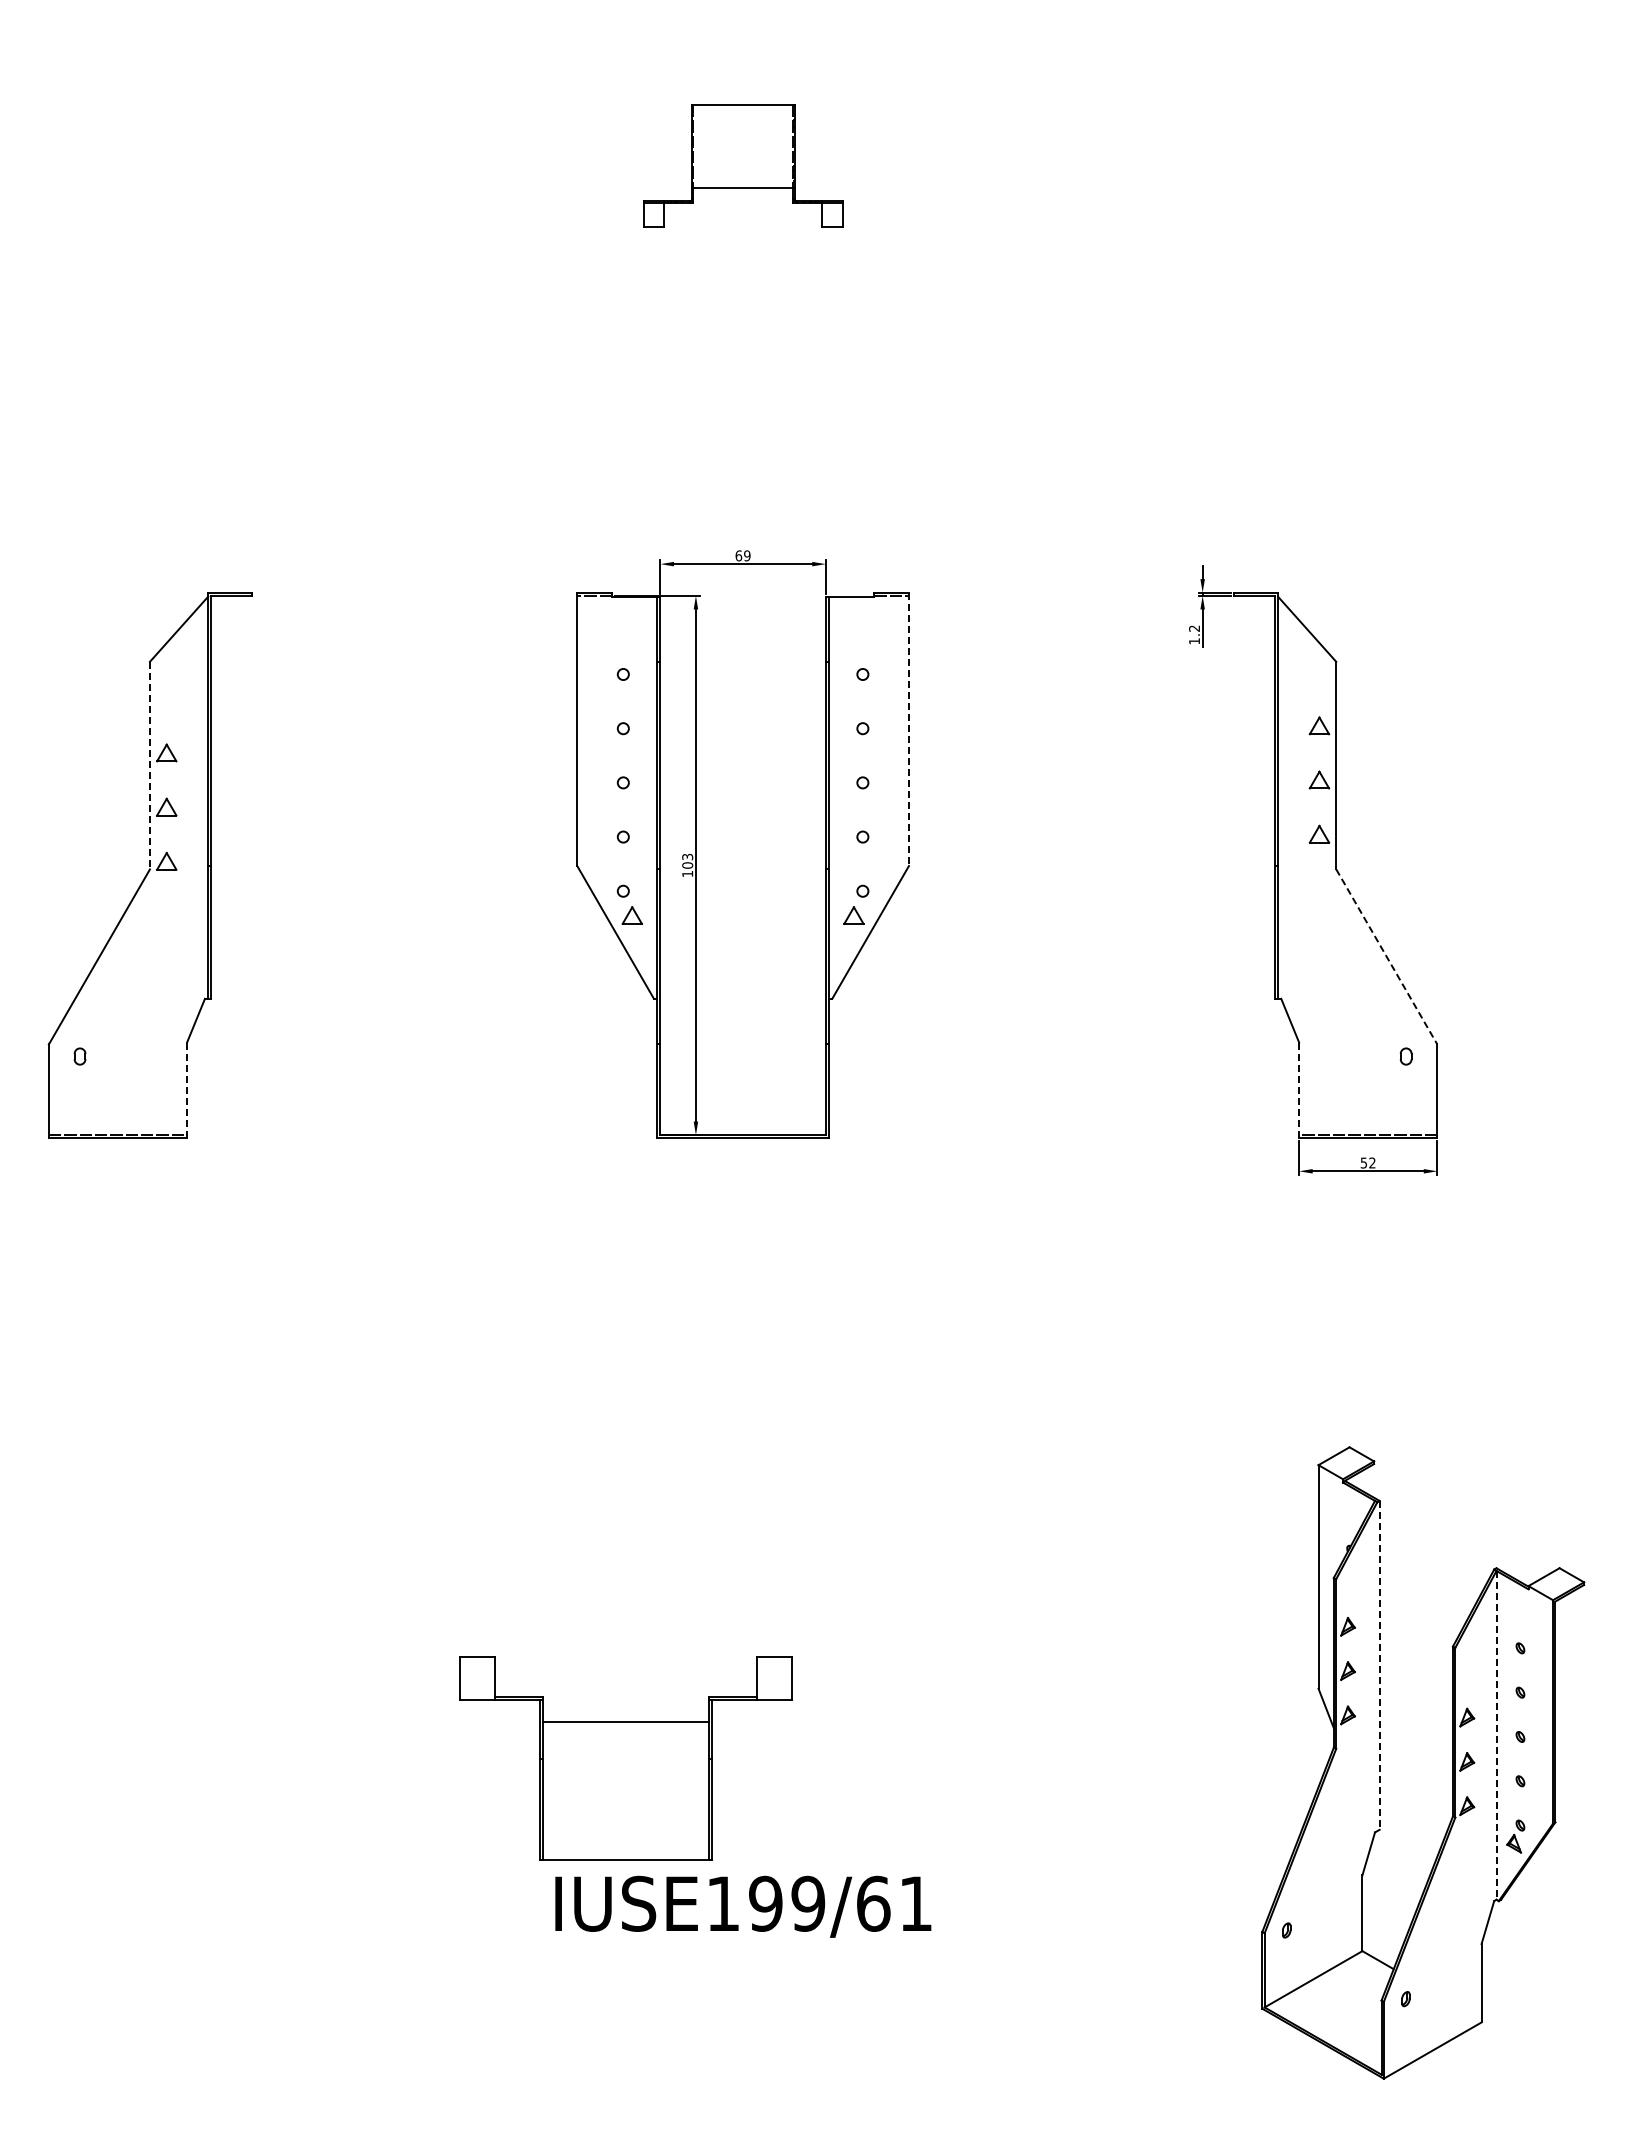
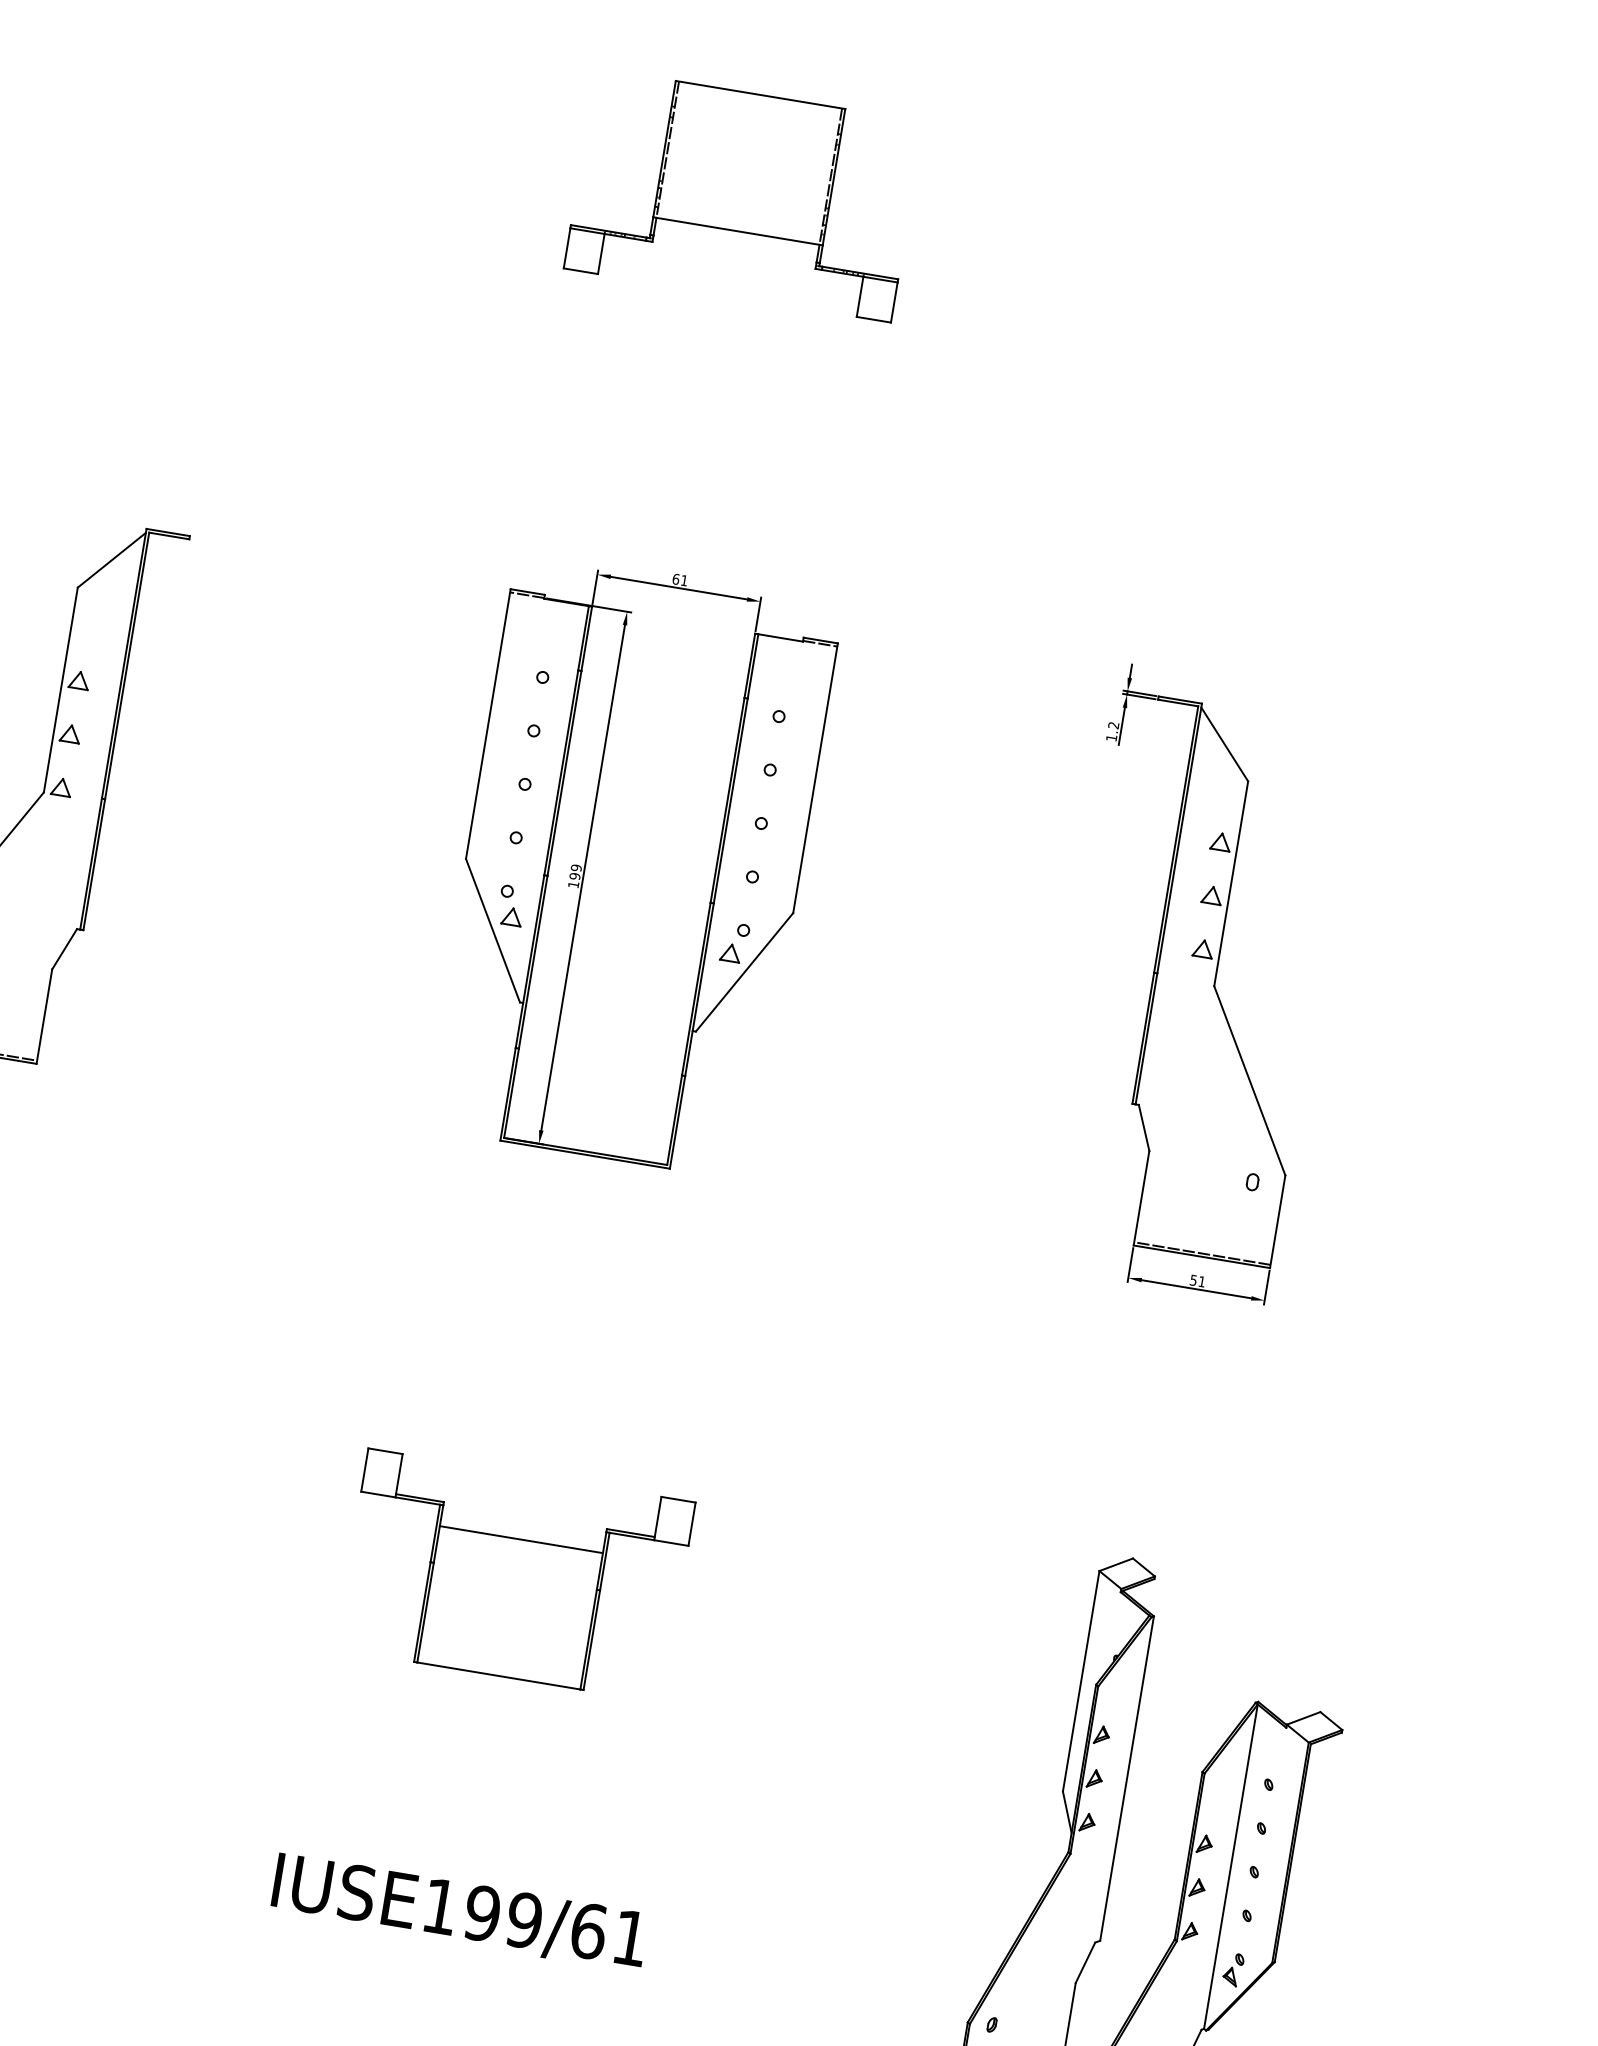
part: (742, 165) -> (743, 194), size x1.67
text: (747, 555) -> (684, 580), 69 -> 61
line: (908, 729) -> (815, 778), dashed -> solid
line: (149, 765) -> (60, 689), dashed -> solid
text: (687, 860) -> (575, 871), 103 -> 199
line: (1387, 957) -> (1250, 1081), dashed -> solid
line: (187, 1090) -> (44, 1016), dashed -> solid
line: (1299, 1090) -> (1141, 1198), dashed -> solid
text: (1372, 1162) -> (1202, 1281), 52 -> 51
line: (1379, 1665) -> (1126, 1778), dashed -> solid
line: (1496, 1735) -> (1230, 1866), dashed -> solid
part: (625, 1758) -> (514, 1575), moved

